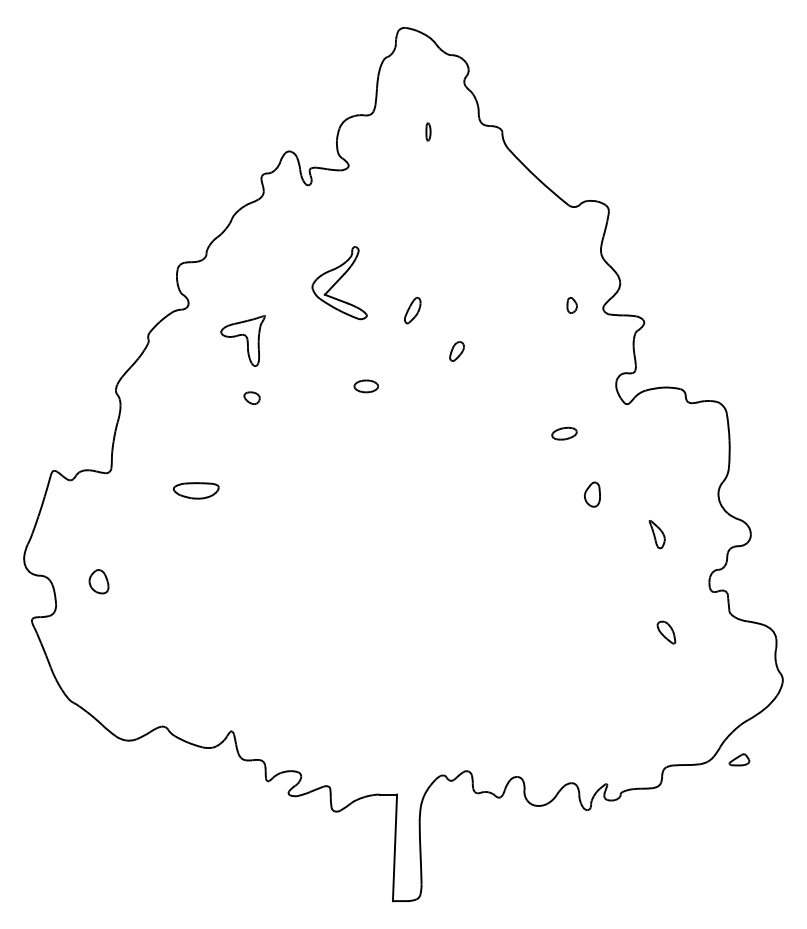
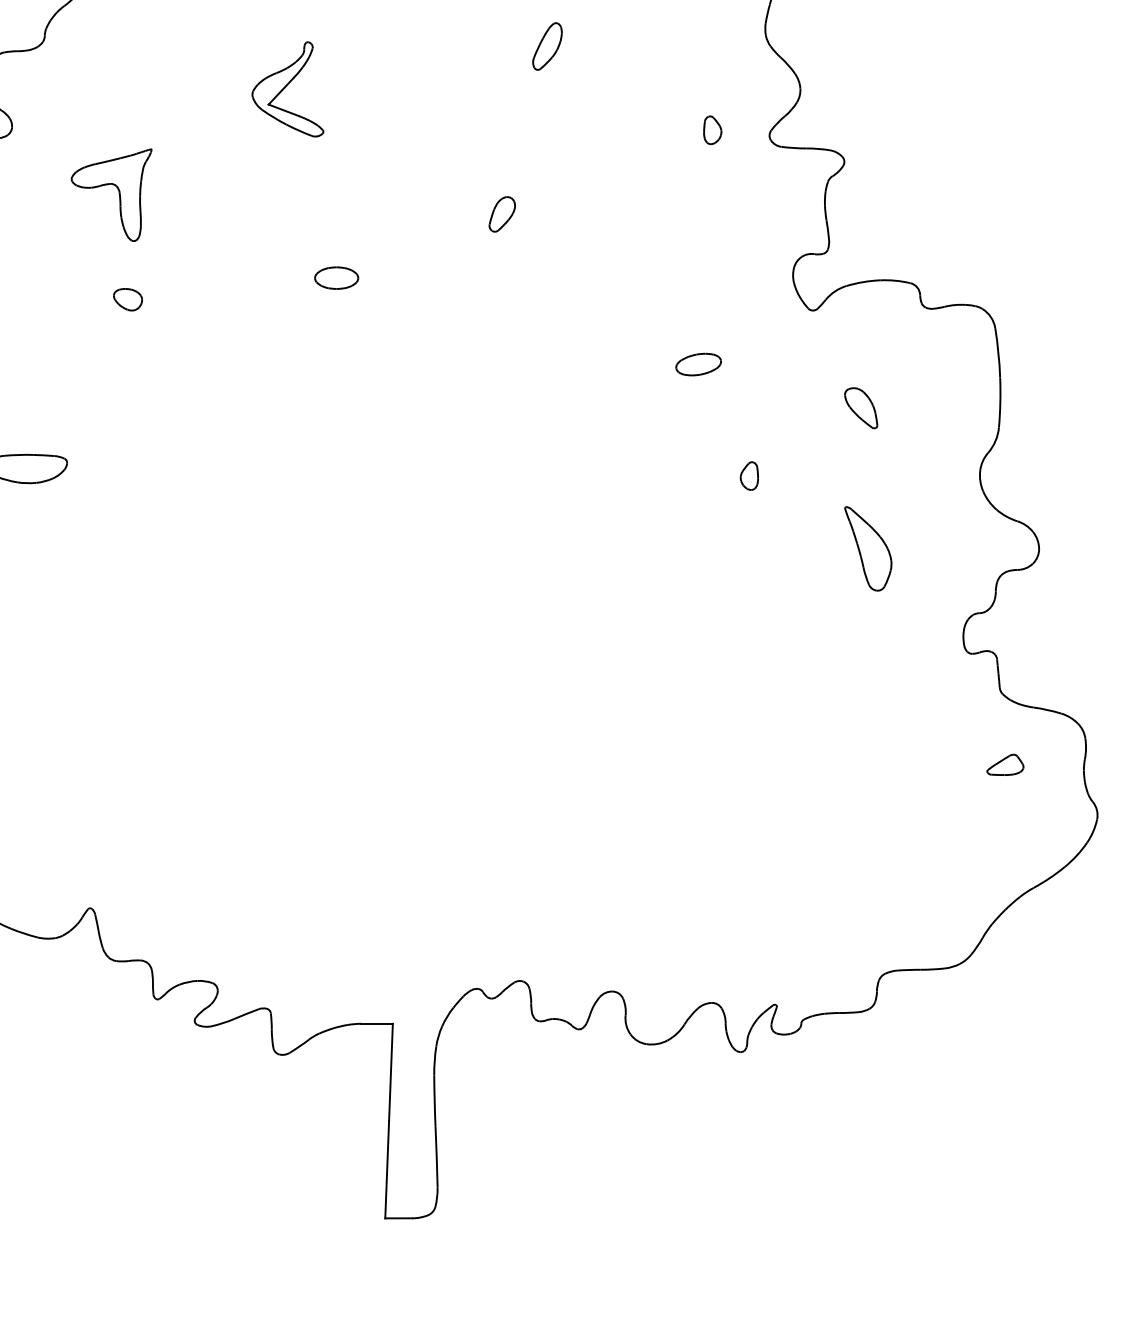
part: (339, 282) -> (287, 88), size x0.71
part: (412, 310) -> (547, 46), moved
part: (591, 494) -> (748, 475), size x0.62
part: (656, 534) -> (866, 548), size x1.67
part: (666, 632) -> (861, 408), moved
part: (739, 759) -> (1005, 764), moved

